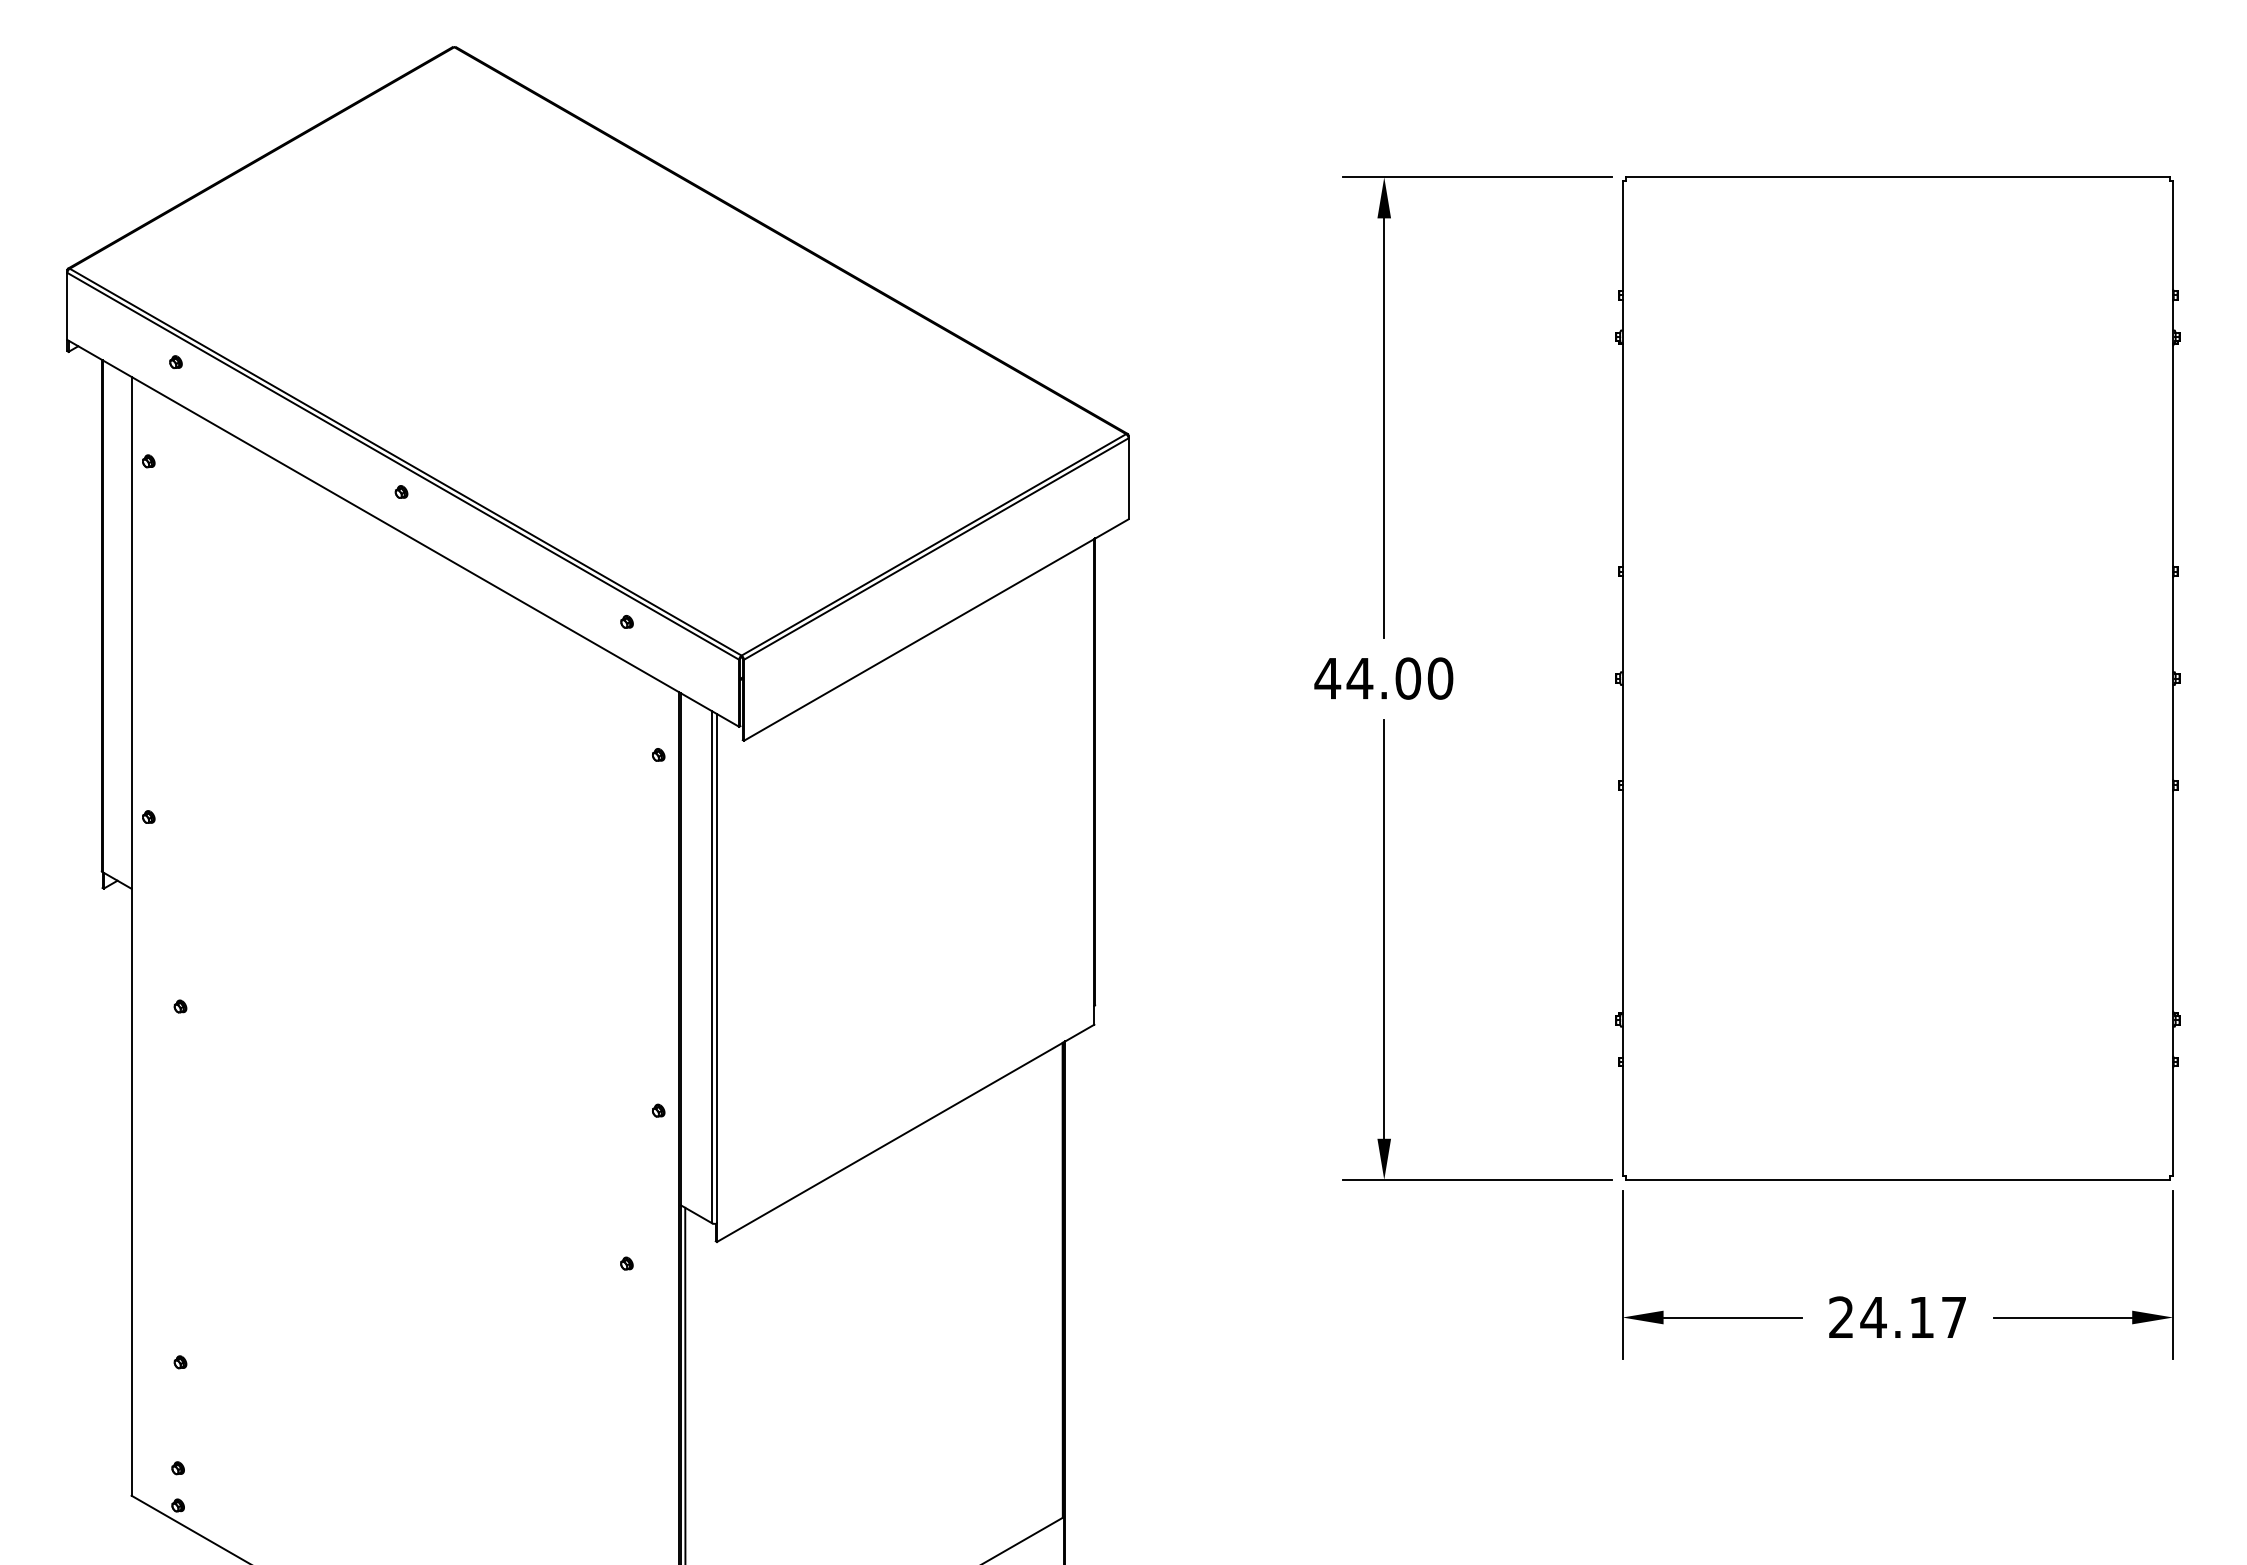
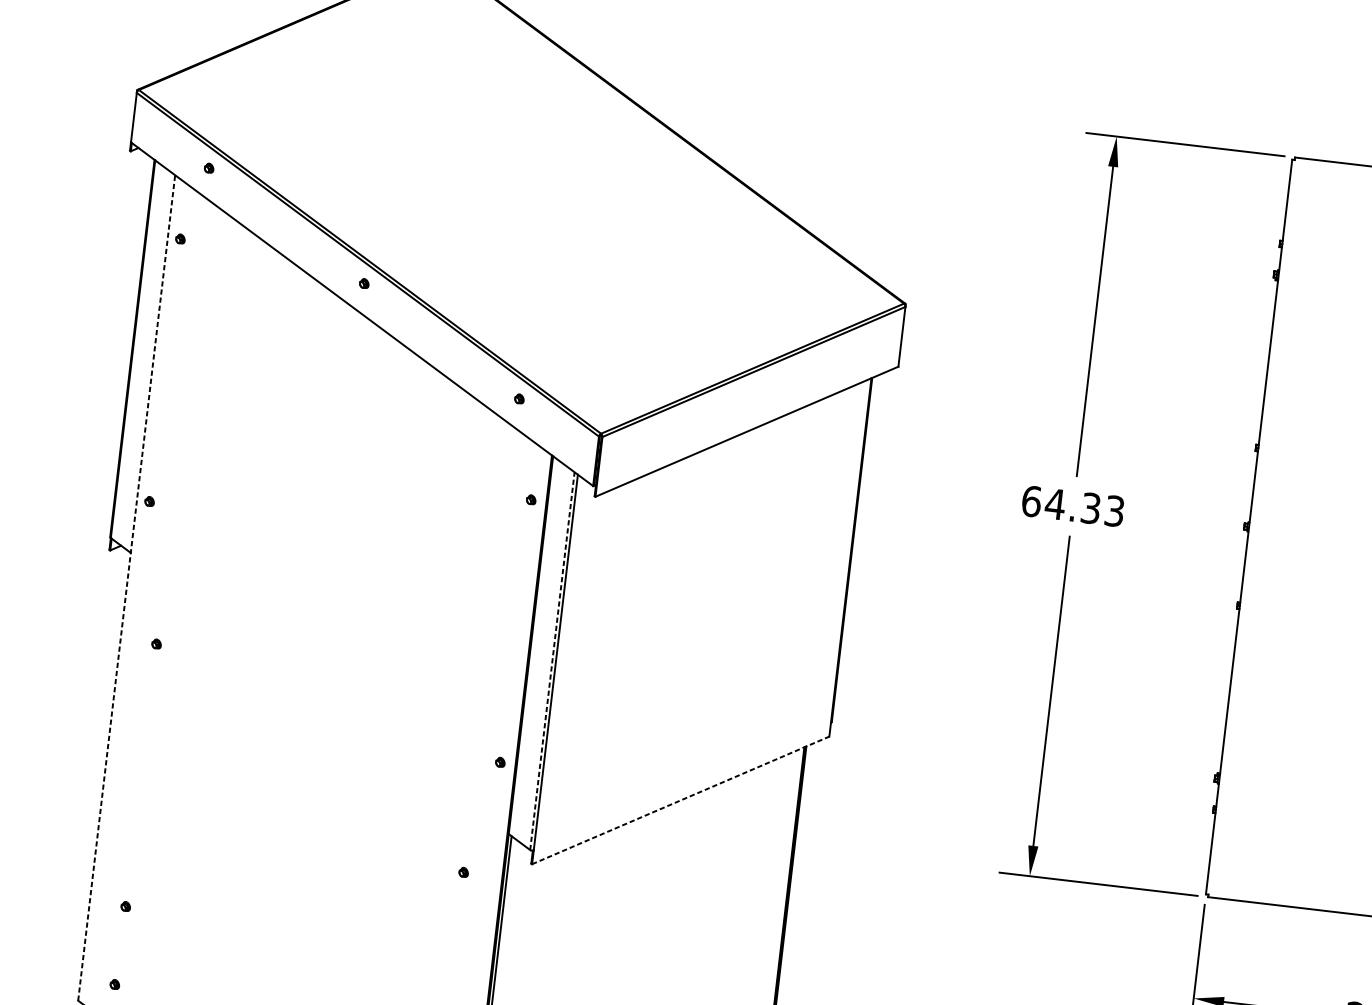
text: (1383, 678) -> (1072, 506), 44.00 -> 64.33
line: (131, 935) -> (126, 587), solid -> dashed
line: (712, 966) -> (552, 660), solid -> dashed
line: (905, 1133) -> (680, 800), solid -> dashed

